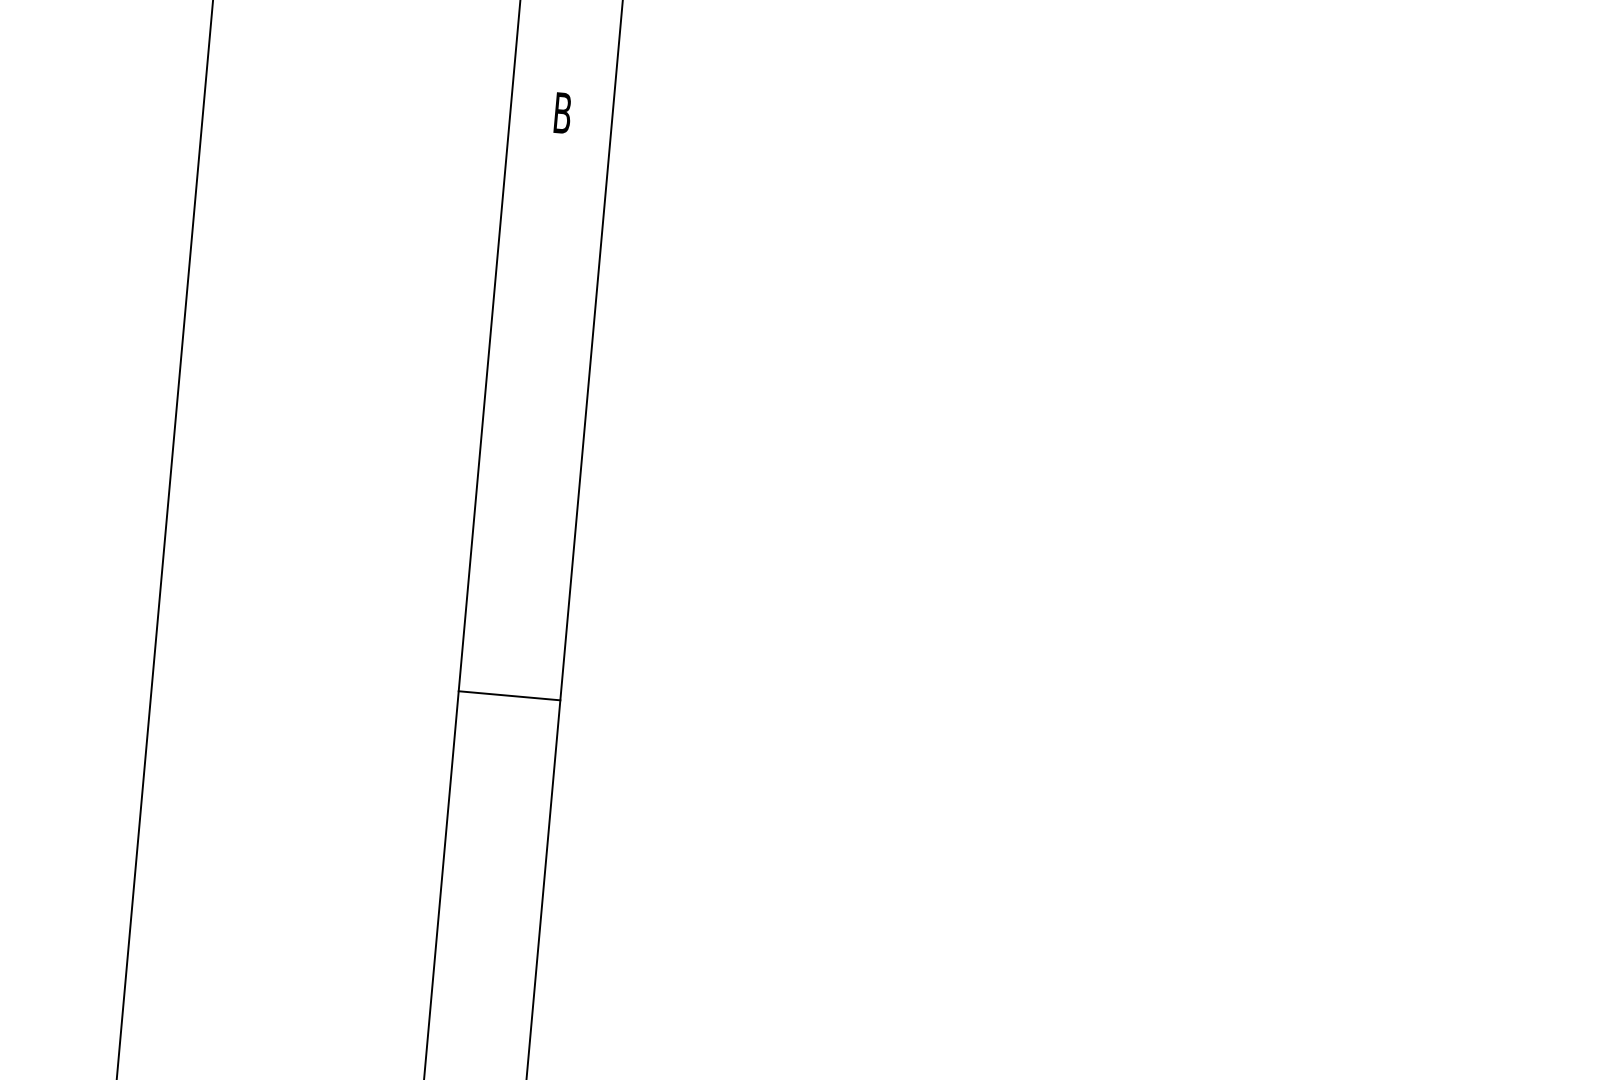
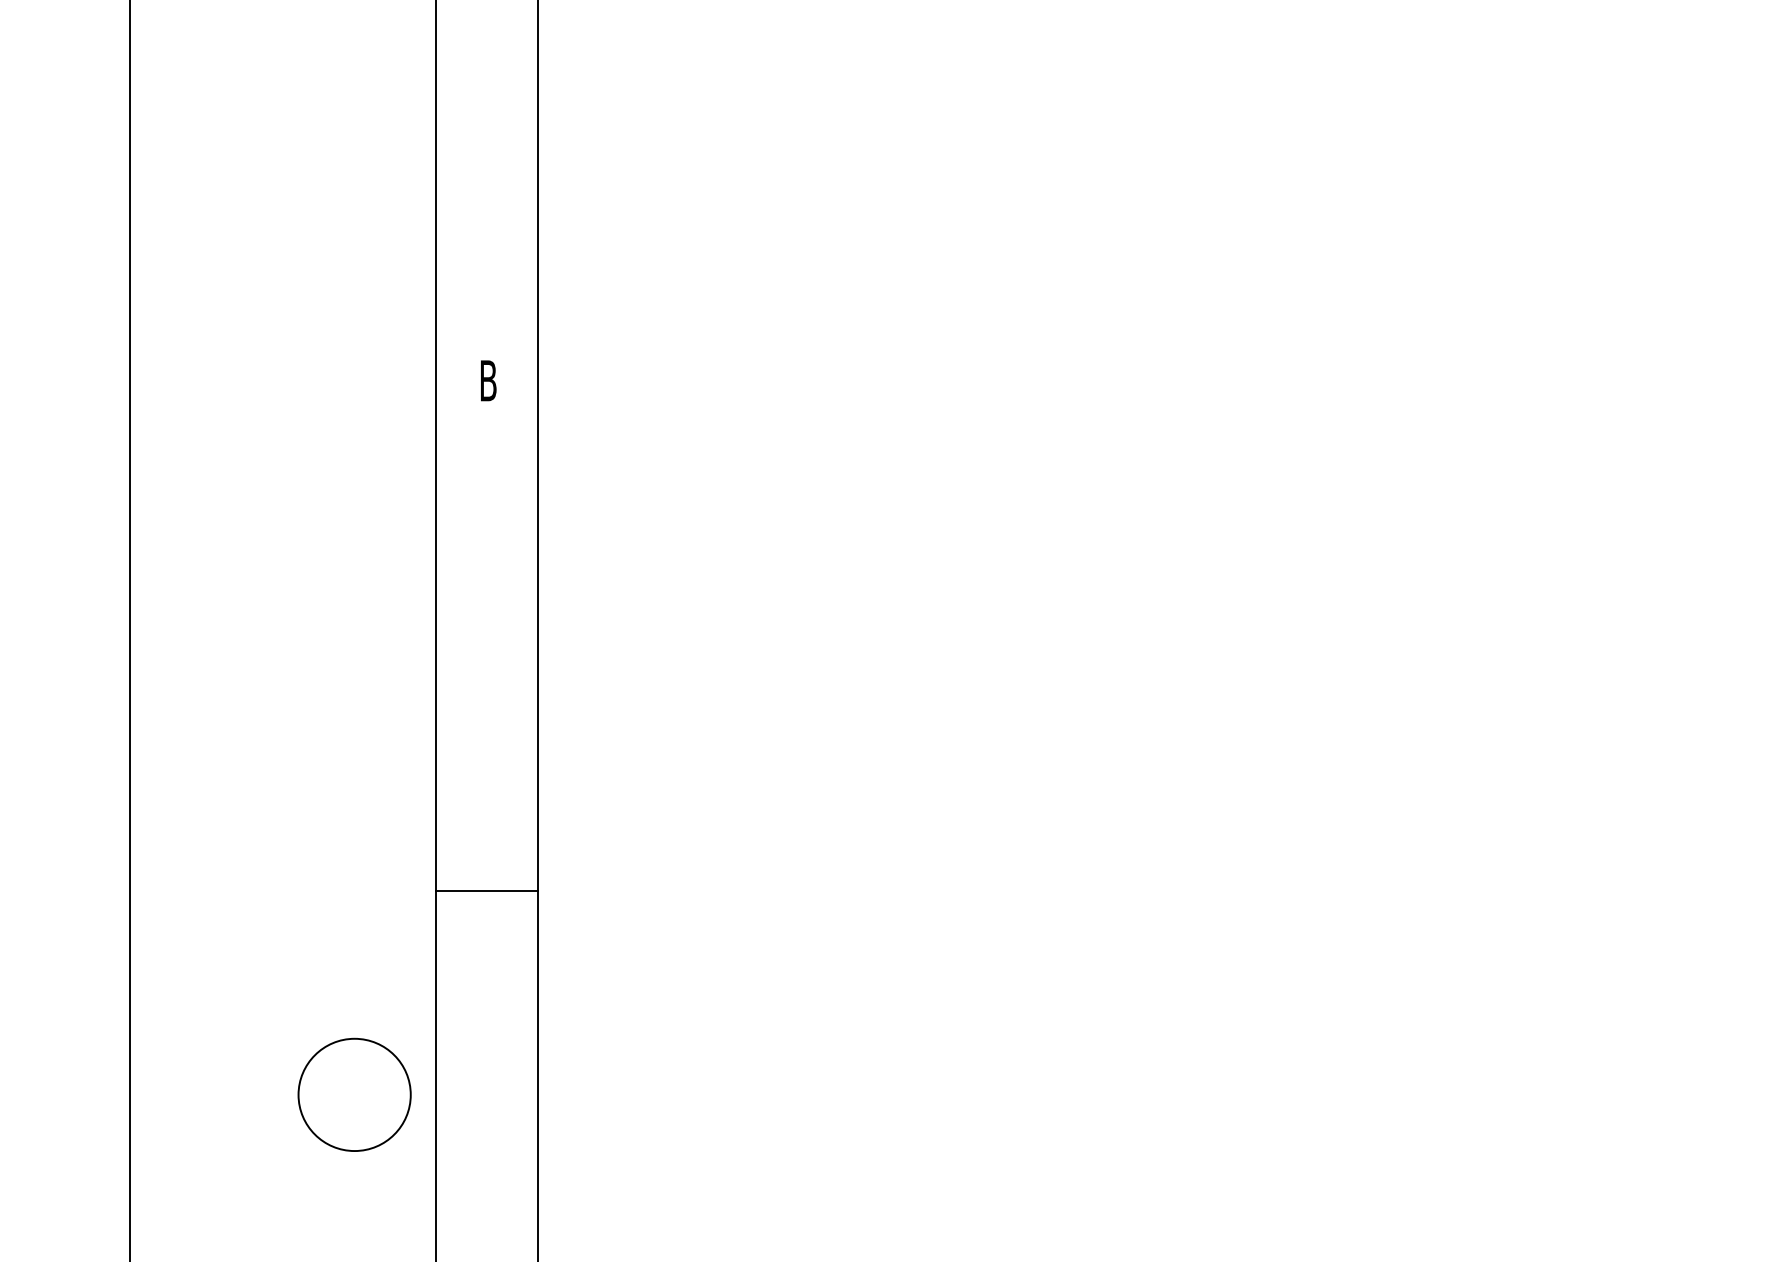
line: (509, 695) -> (487, 890), moved
circle: (365, 812) -> (354, 1094), added

